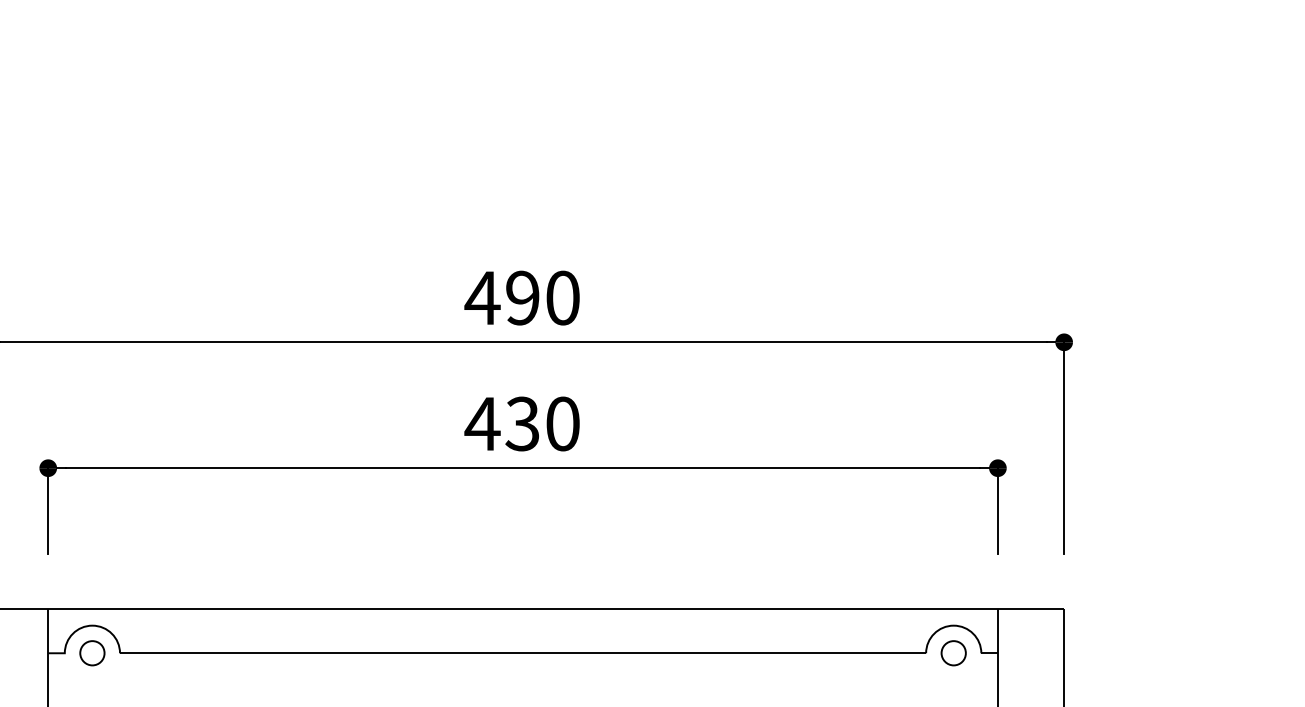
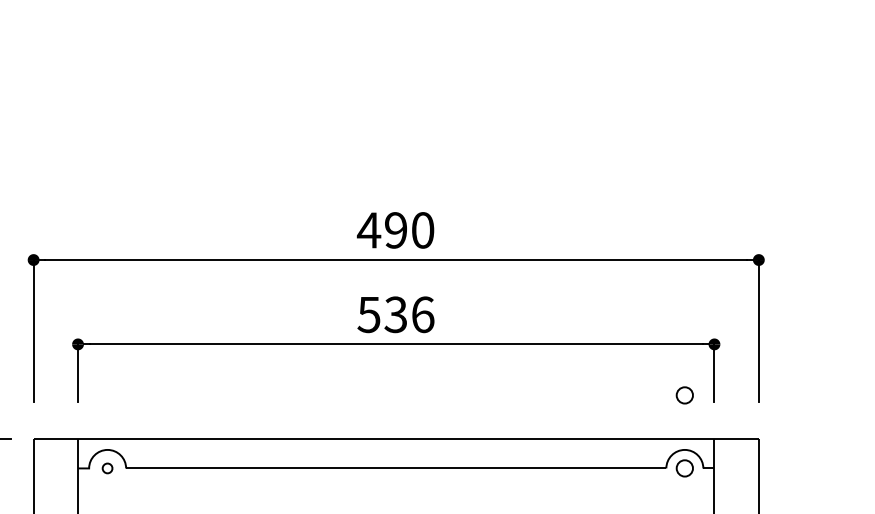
text: (521, 423) -> (395, 314), 430 -> 536
part: (953, 544) -> (684, 395), added
part: (92, 653) -> (107, 468), size x0.6

